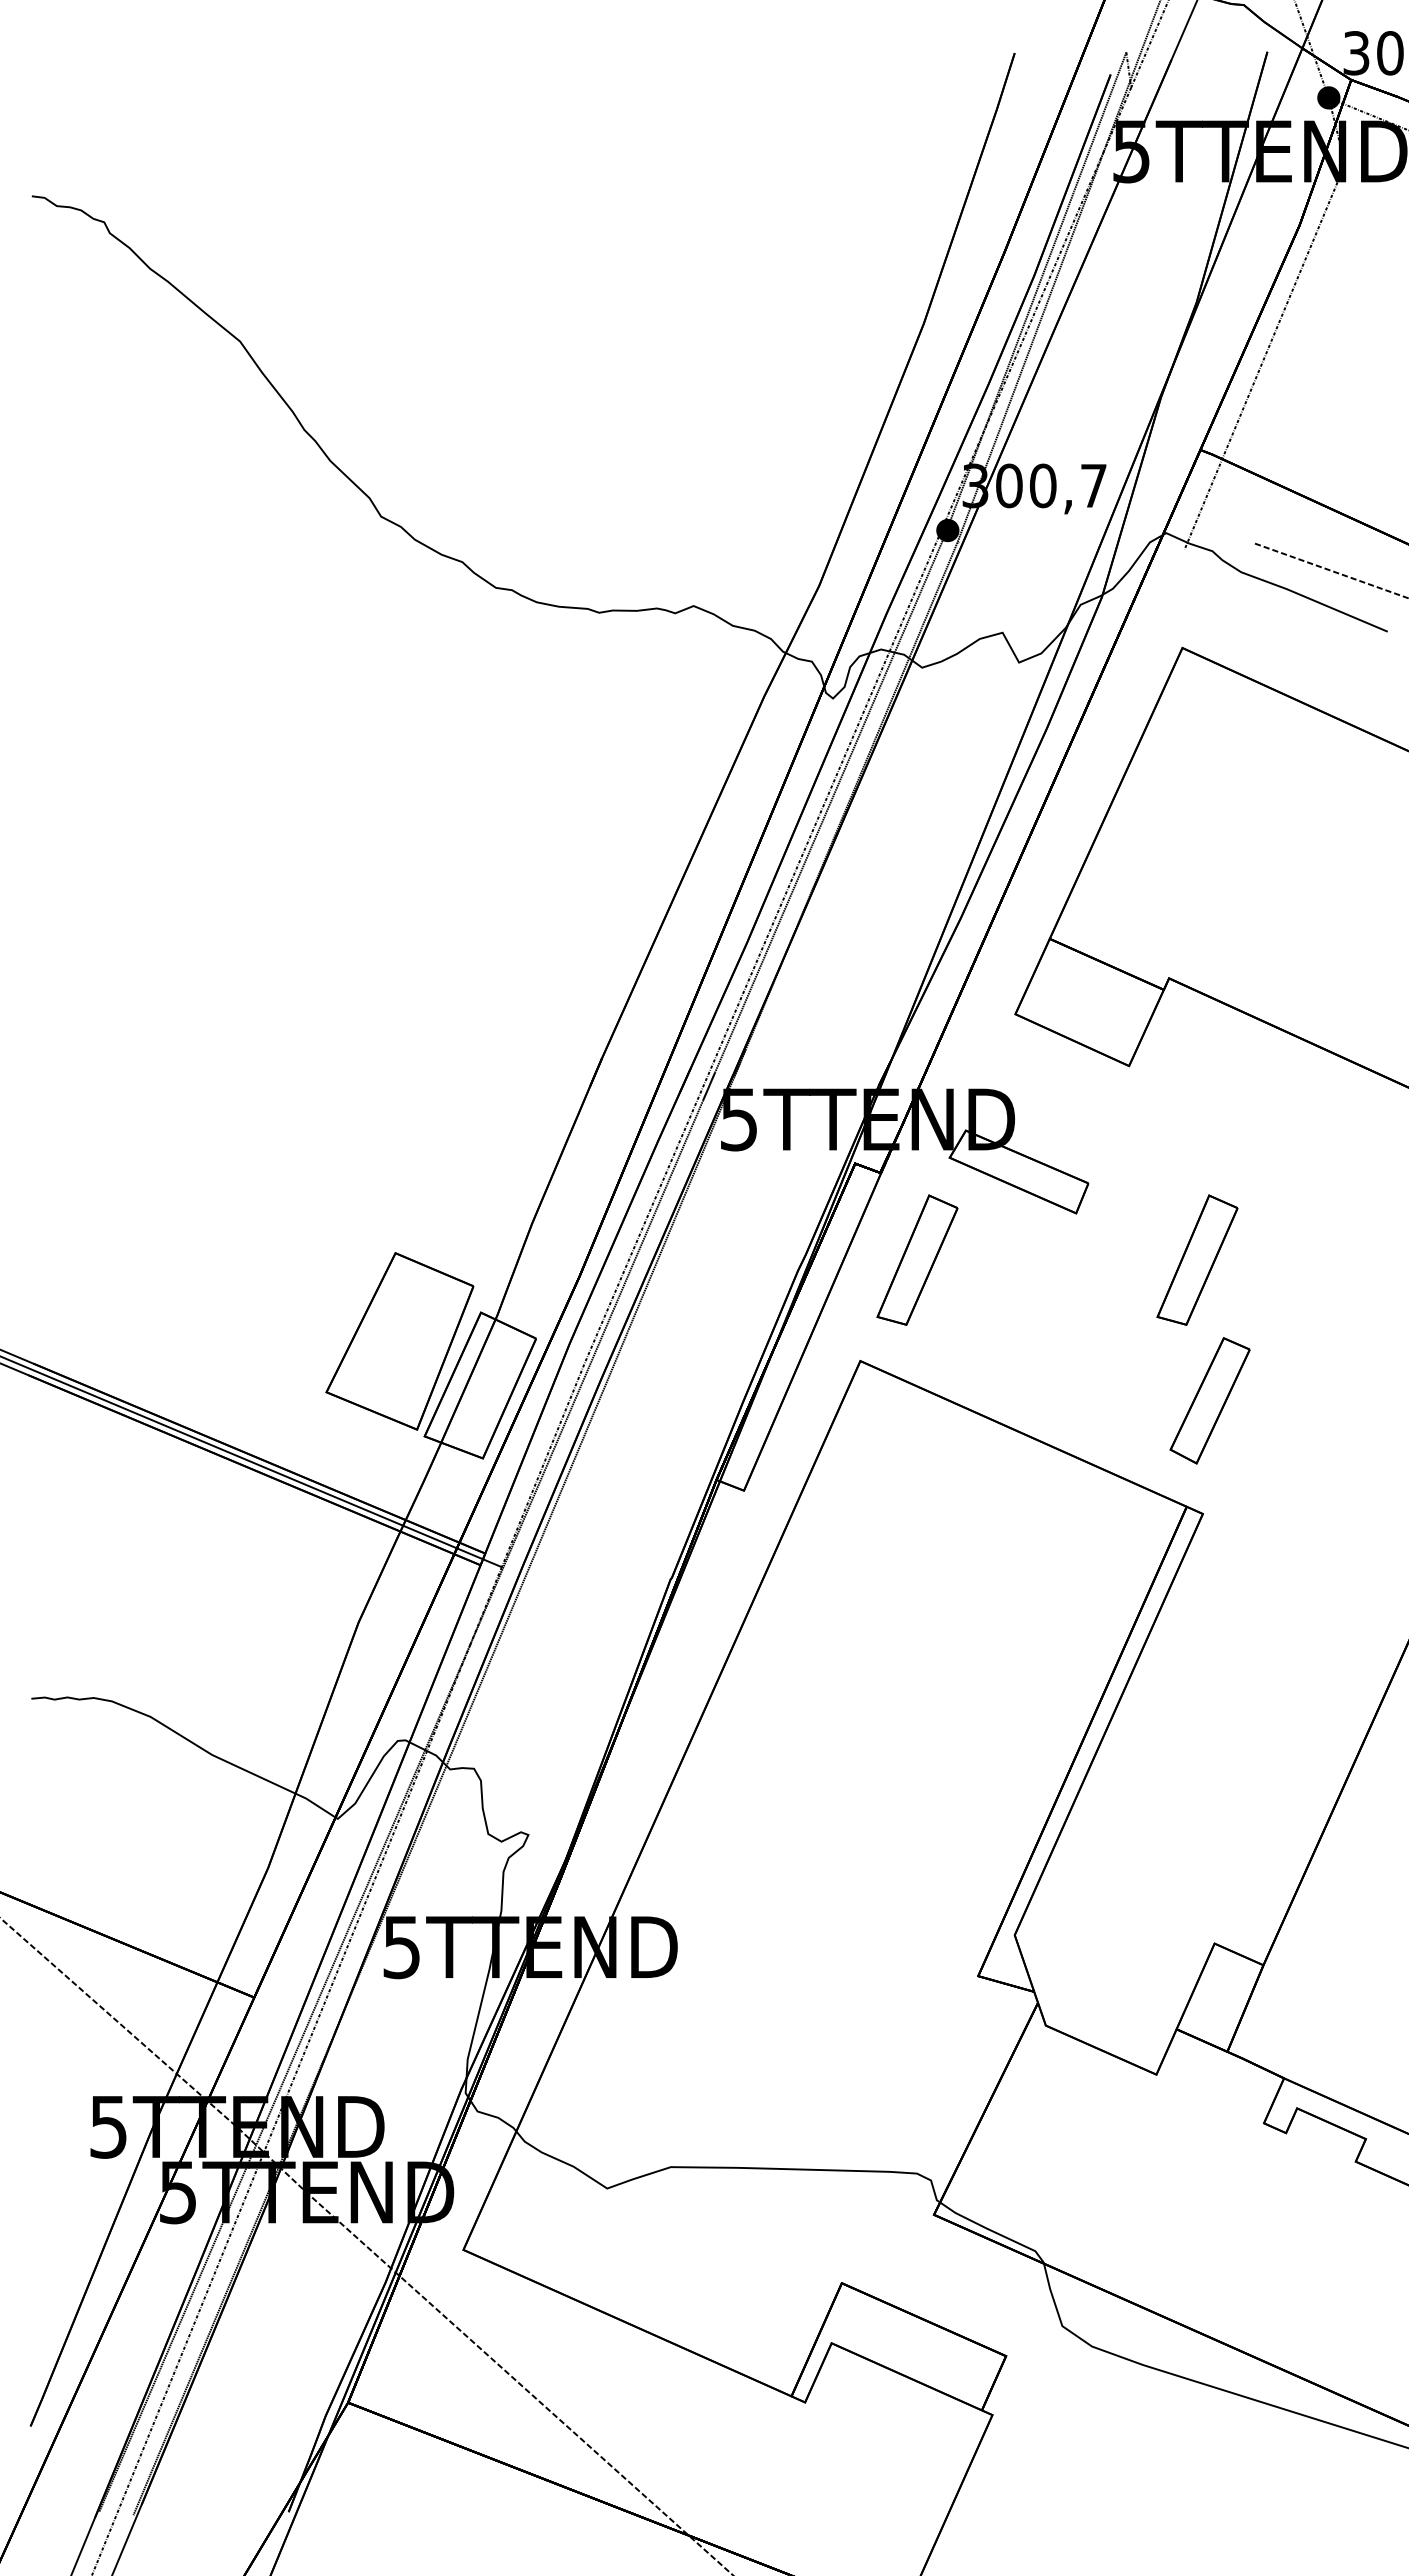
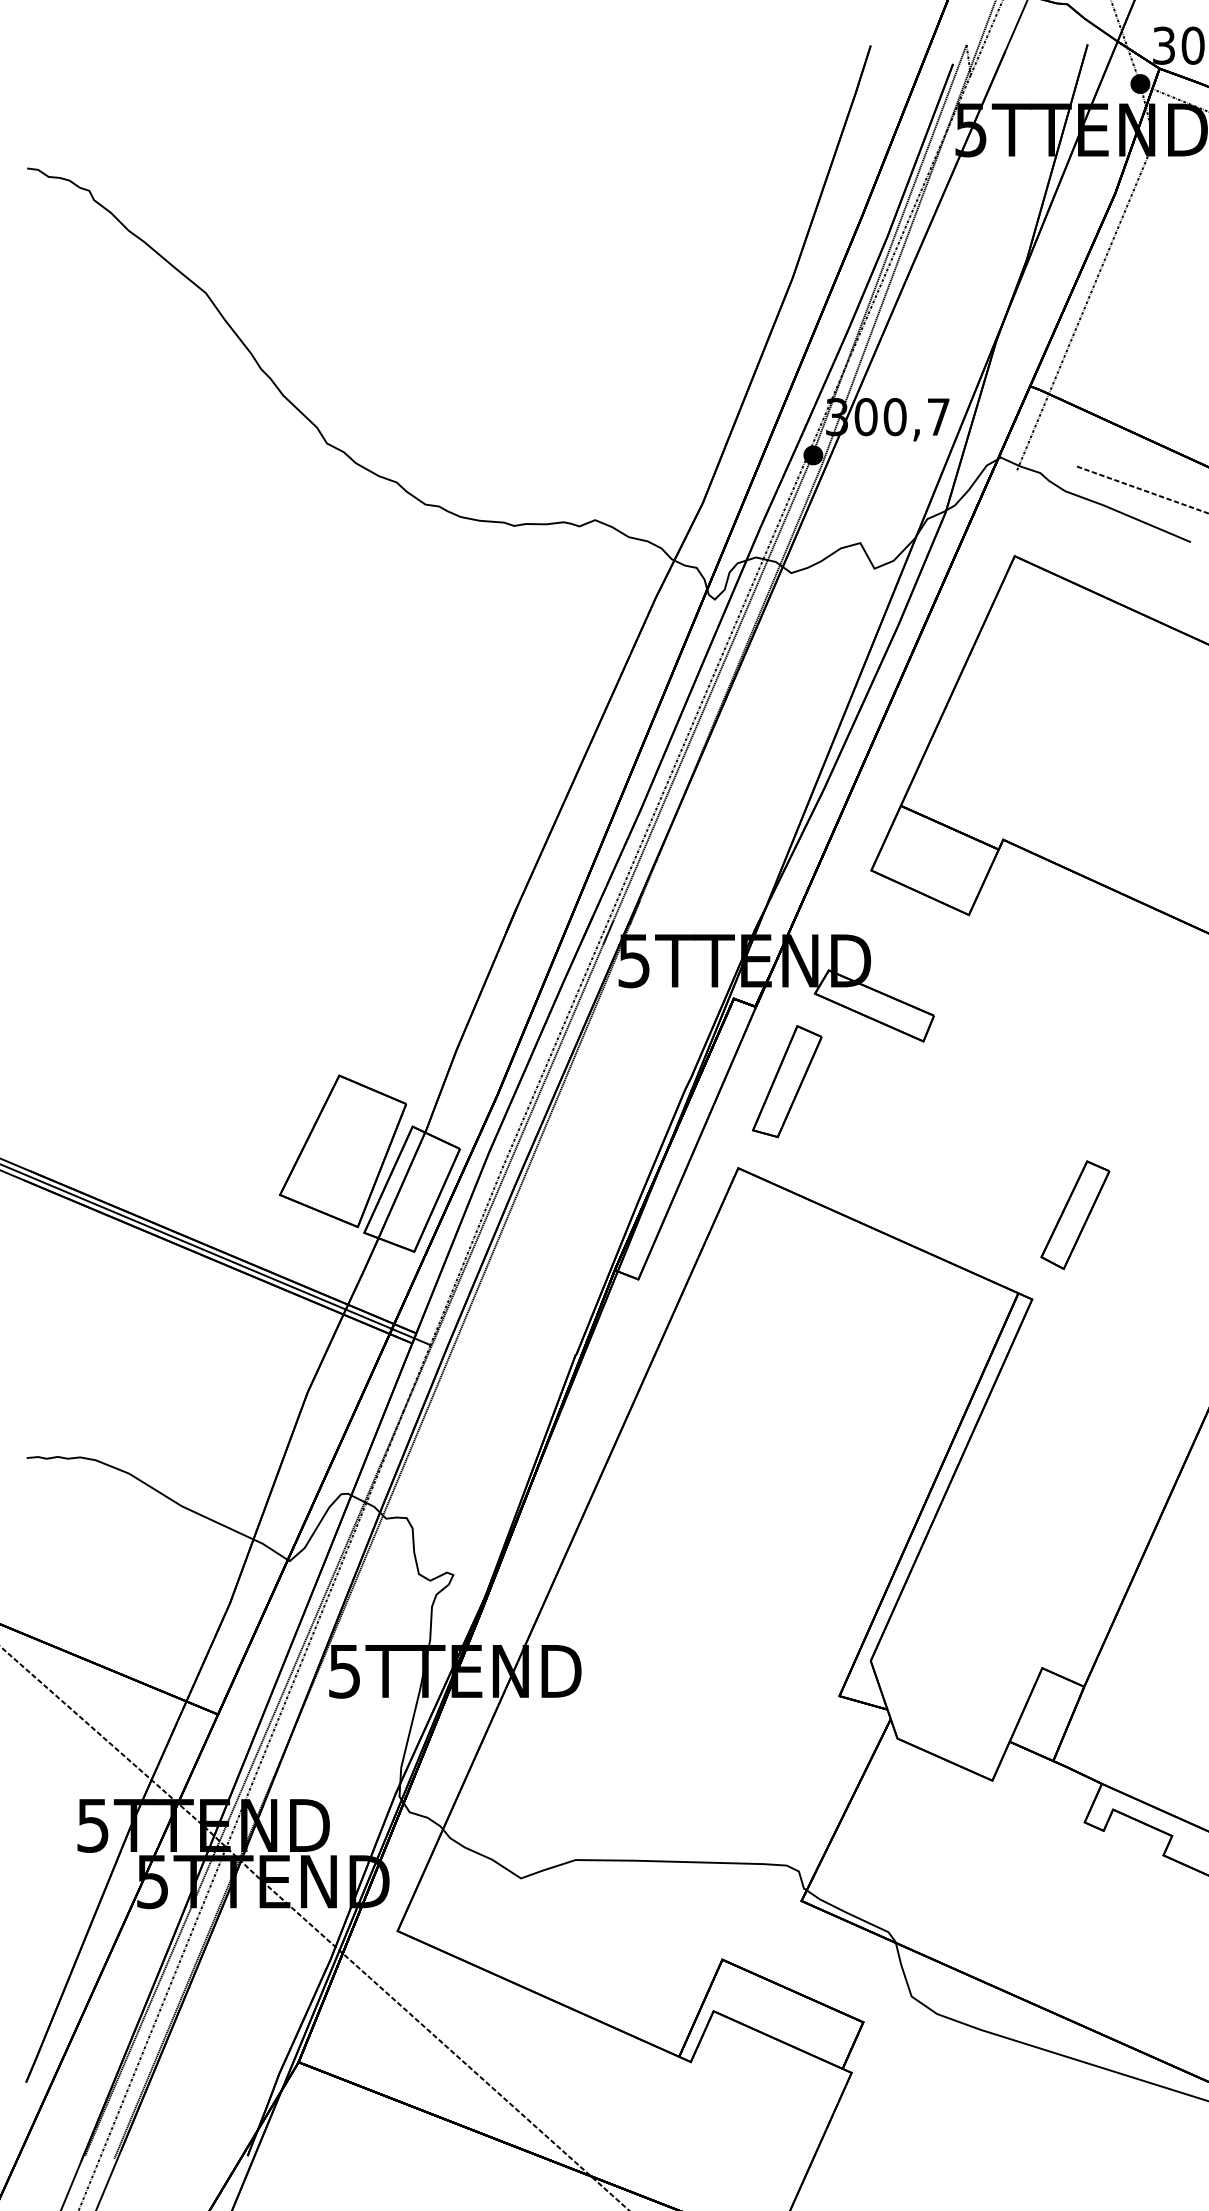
part: (1197, 1259) -> (1027, 1081), removed
part: (1209, 1400) -> (1074, 1214), moved

